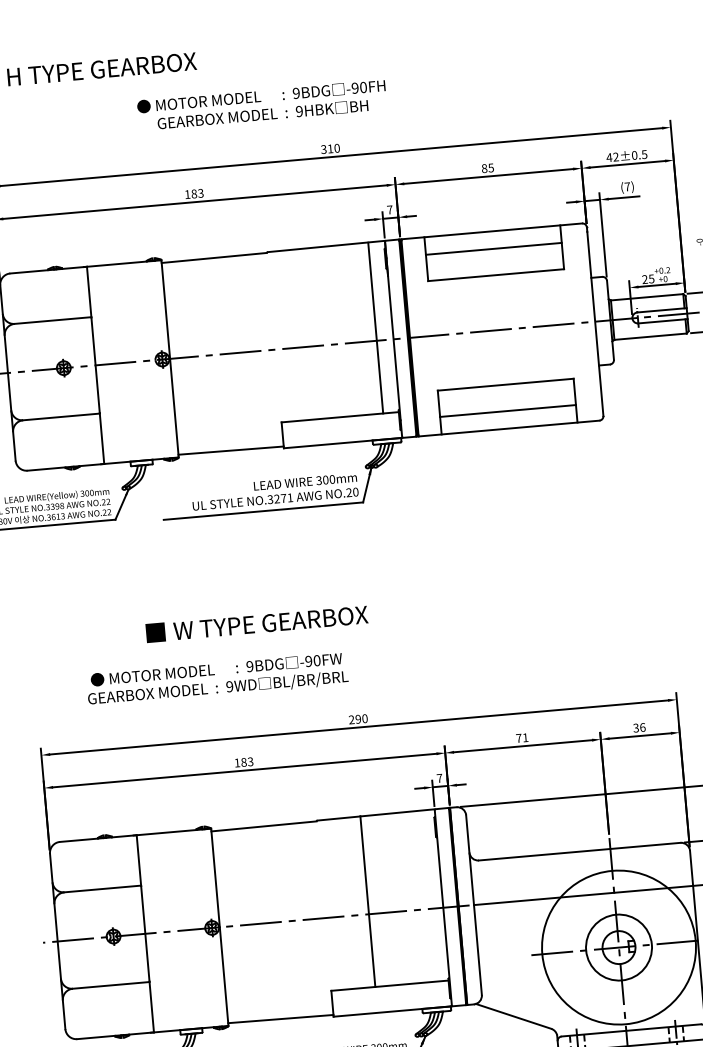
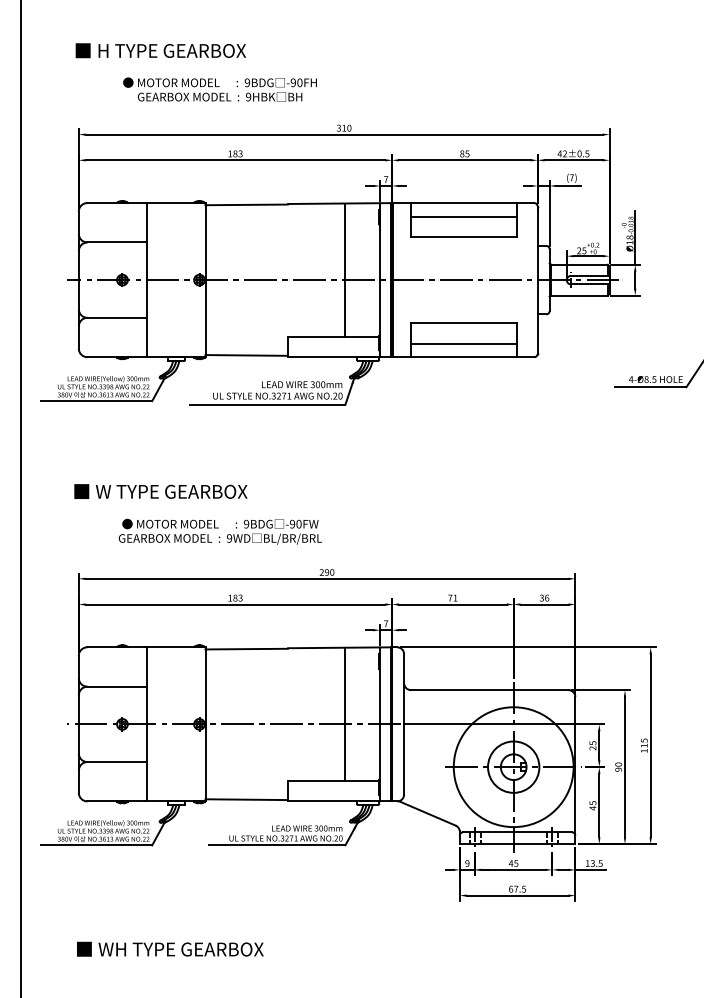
text: (261, 105) -> (219, 89), moved
line: (376, 327) -> (345, 269), moved
text: (256, 623) -> (160, 491), moved
line: (368, 901) -> (345, 714), moved

